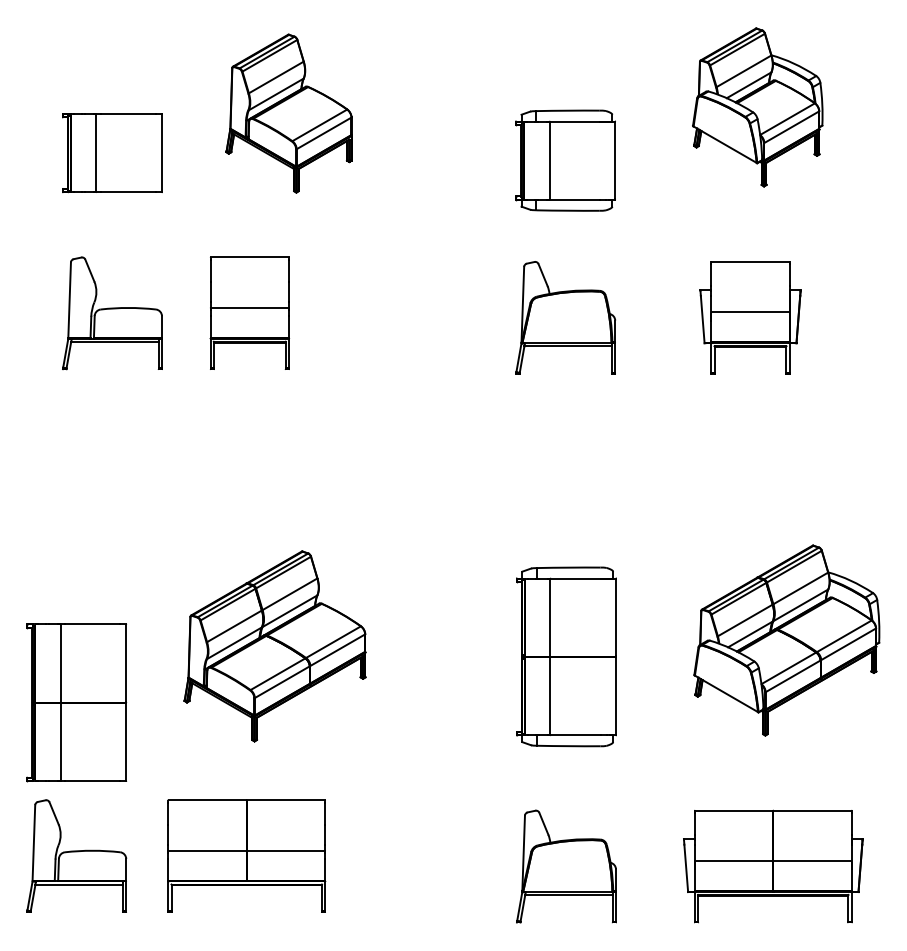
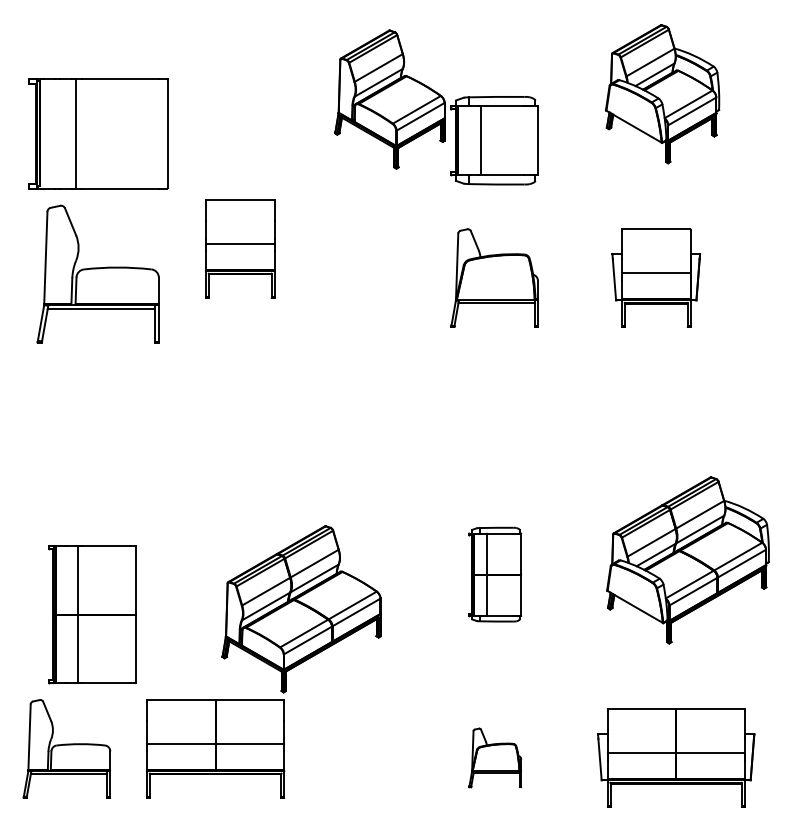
part: (288, 113) -> (389, 99), moved
part: (112, 153) -> (98, 134), size x1.6
part: (249, 312) -> (239, 248), moved
part: (112, 313) -> (98, 274), size x1.4
part: (274, 646) -> (301, 609), moved
part: (566, 656) -> (495, 574), size x0.6
part: (76, 702) -> (92, 614), moved
part: (566, 866) -> (495, 757), size x0.6

